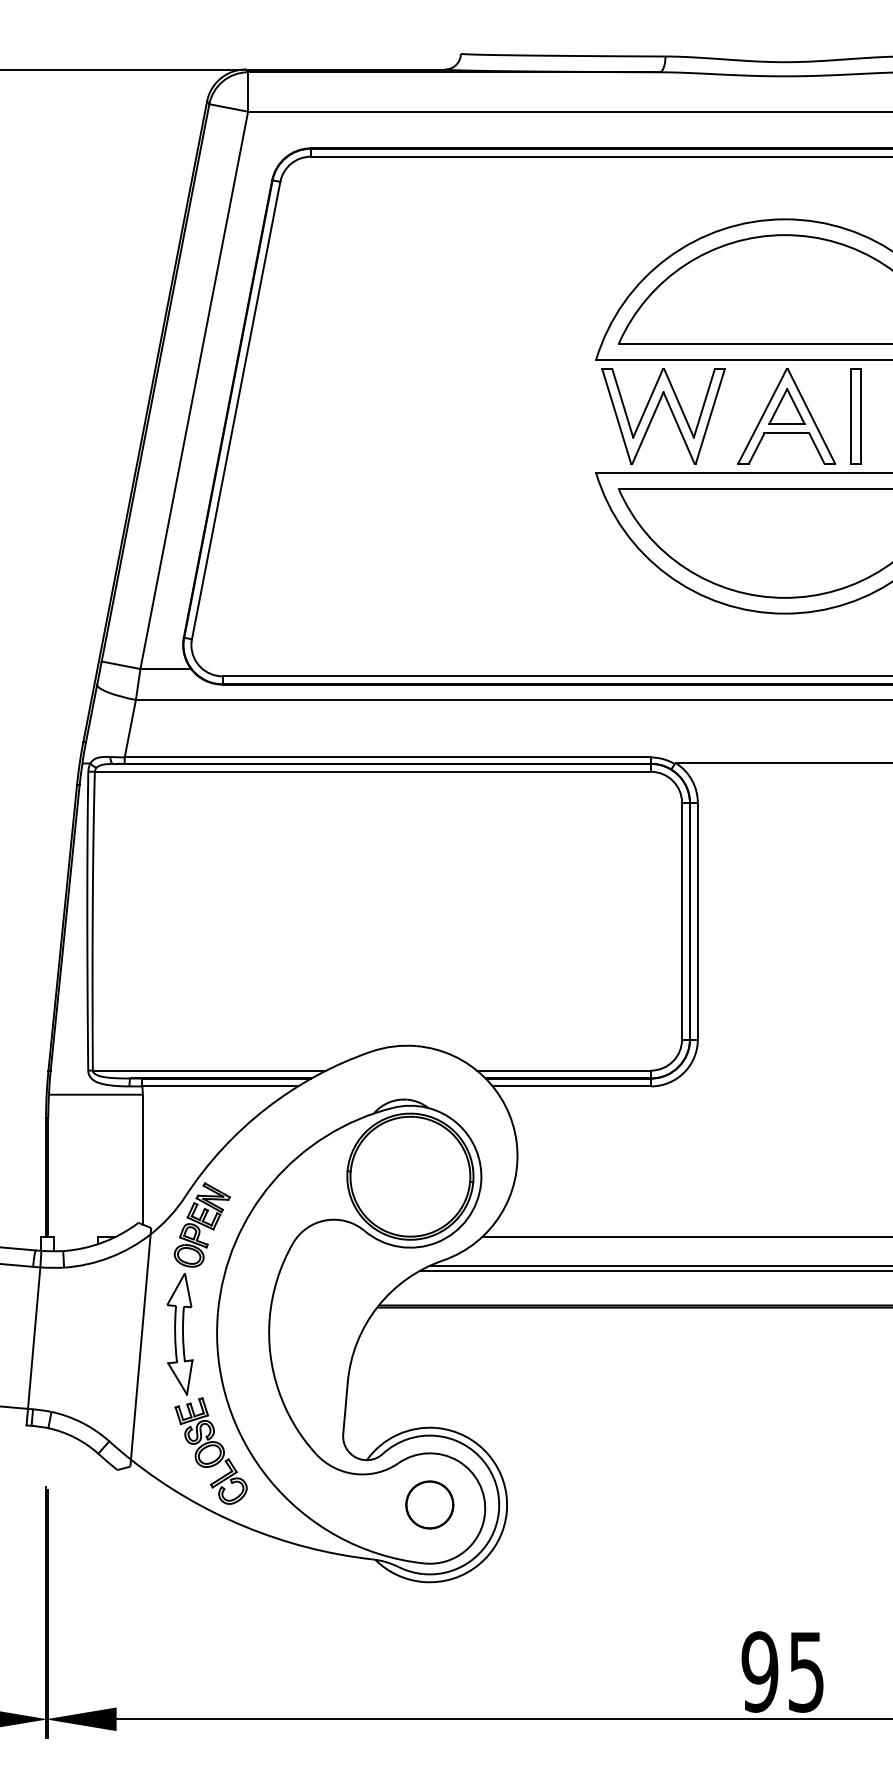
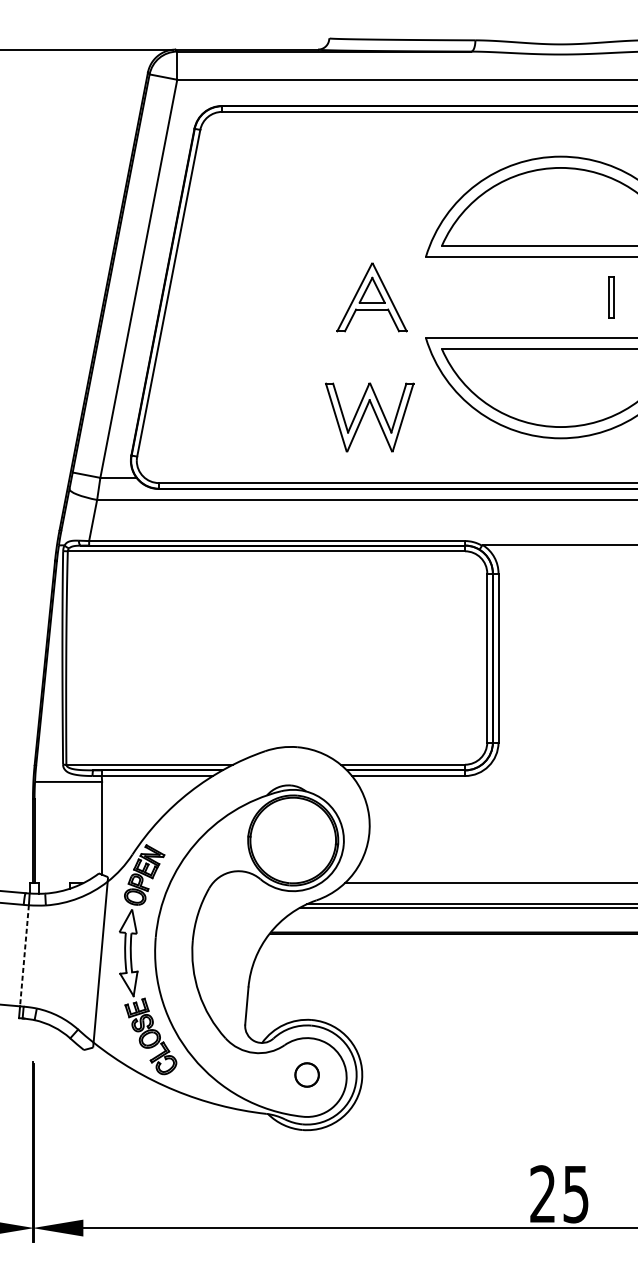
part: (655, 413) -> (364, 415), moved
part: (786, 416) -> (371, 297), moved
part: (855, 416) -> (611, 297), size x0.6
line: (34, 1338) -> (24, 956), solid -> dashed
part: (429, 1504) -> (306, 1074), size x0.7
text: (759, 1671) -> (542, 1193), 95 -> 25

